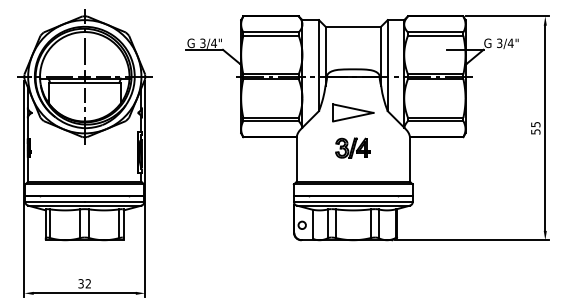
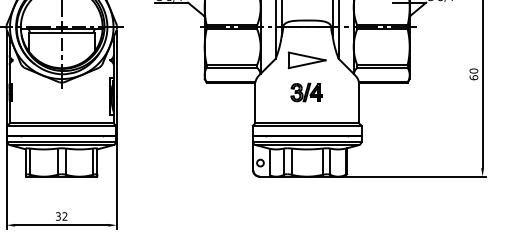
text: (535, 127) -> (473, 73), 55 -> 60

